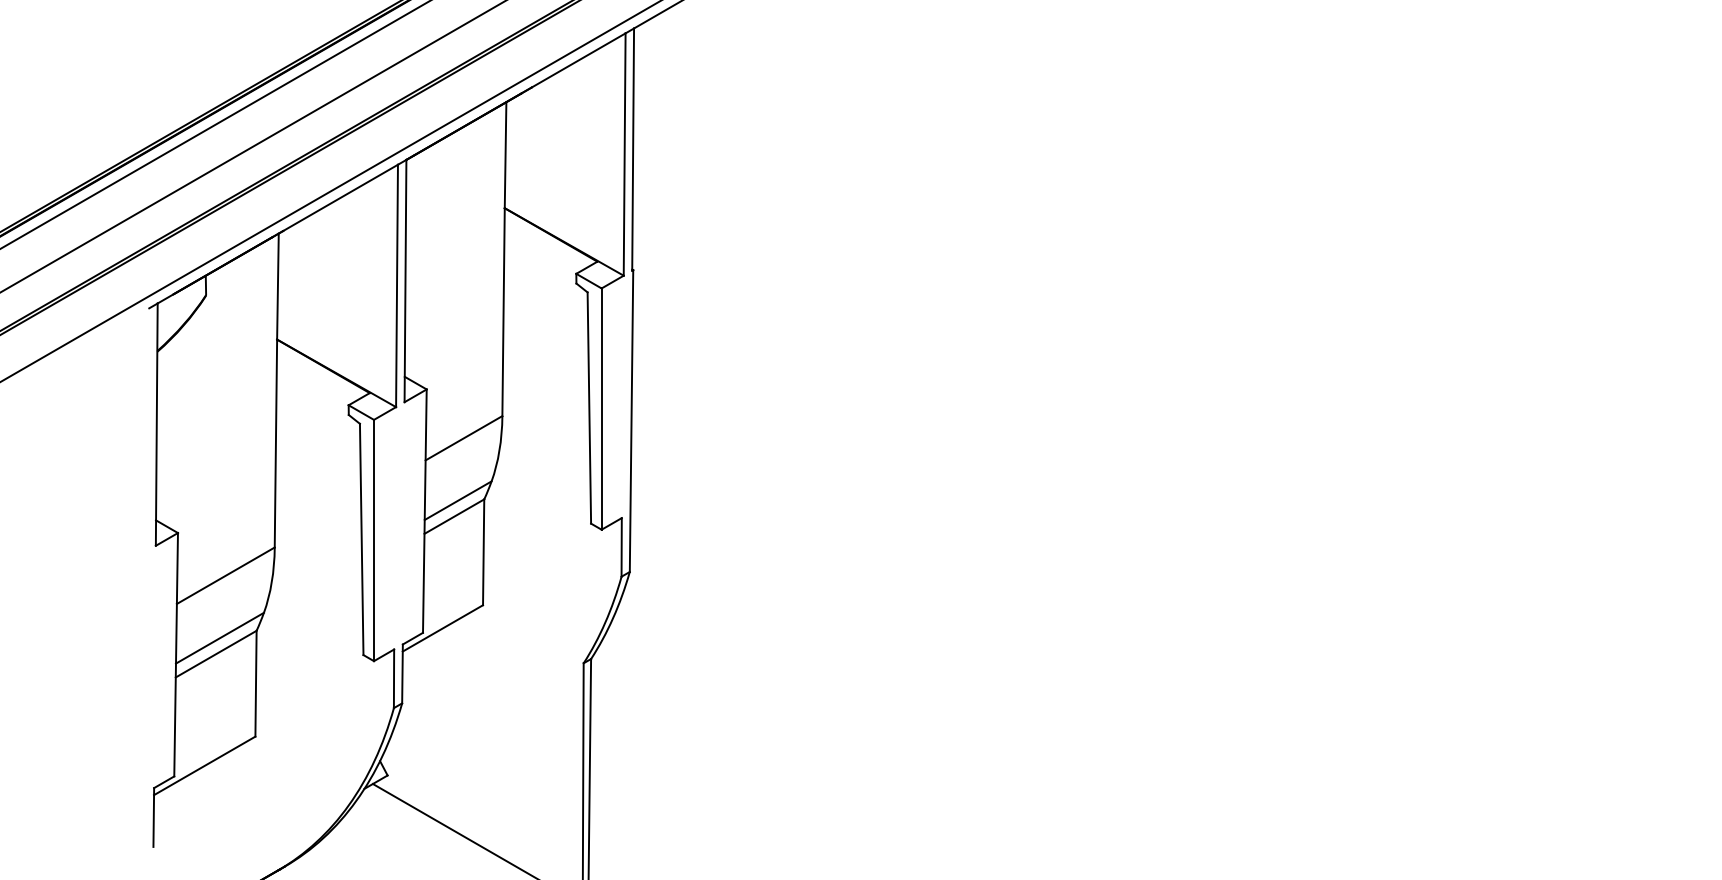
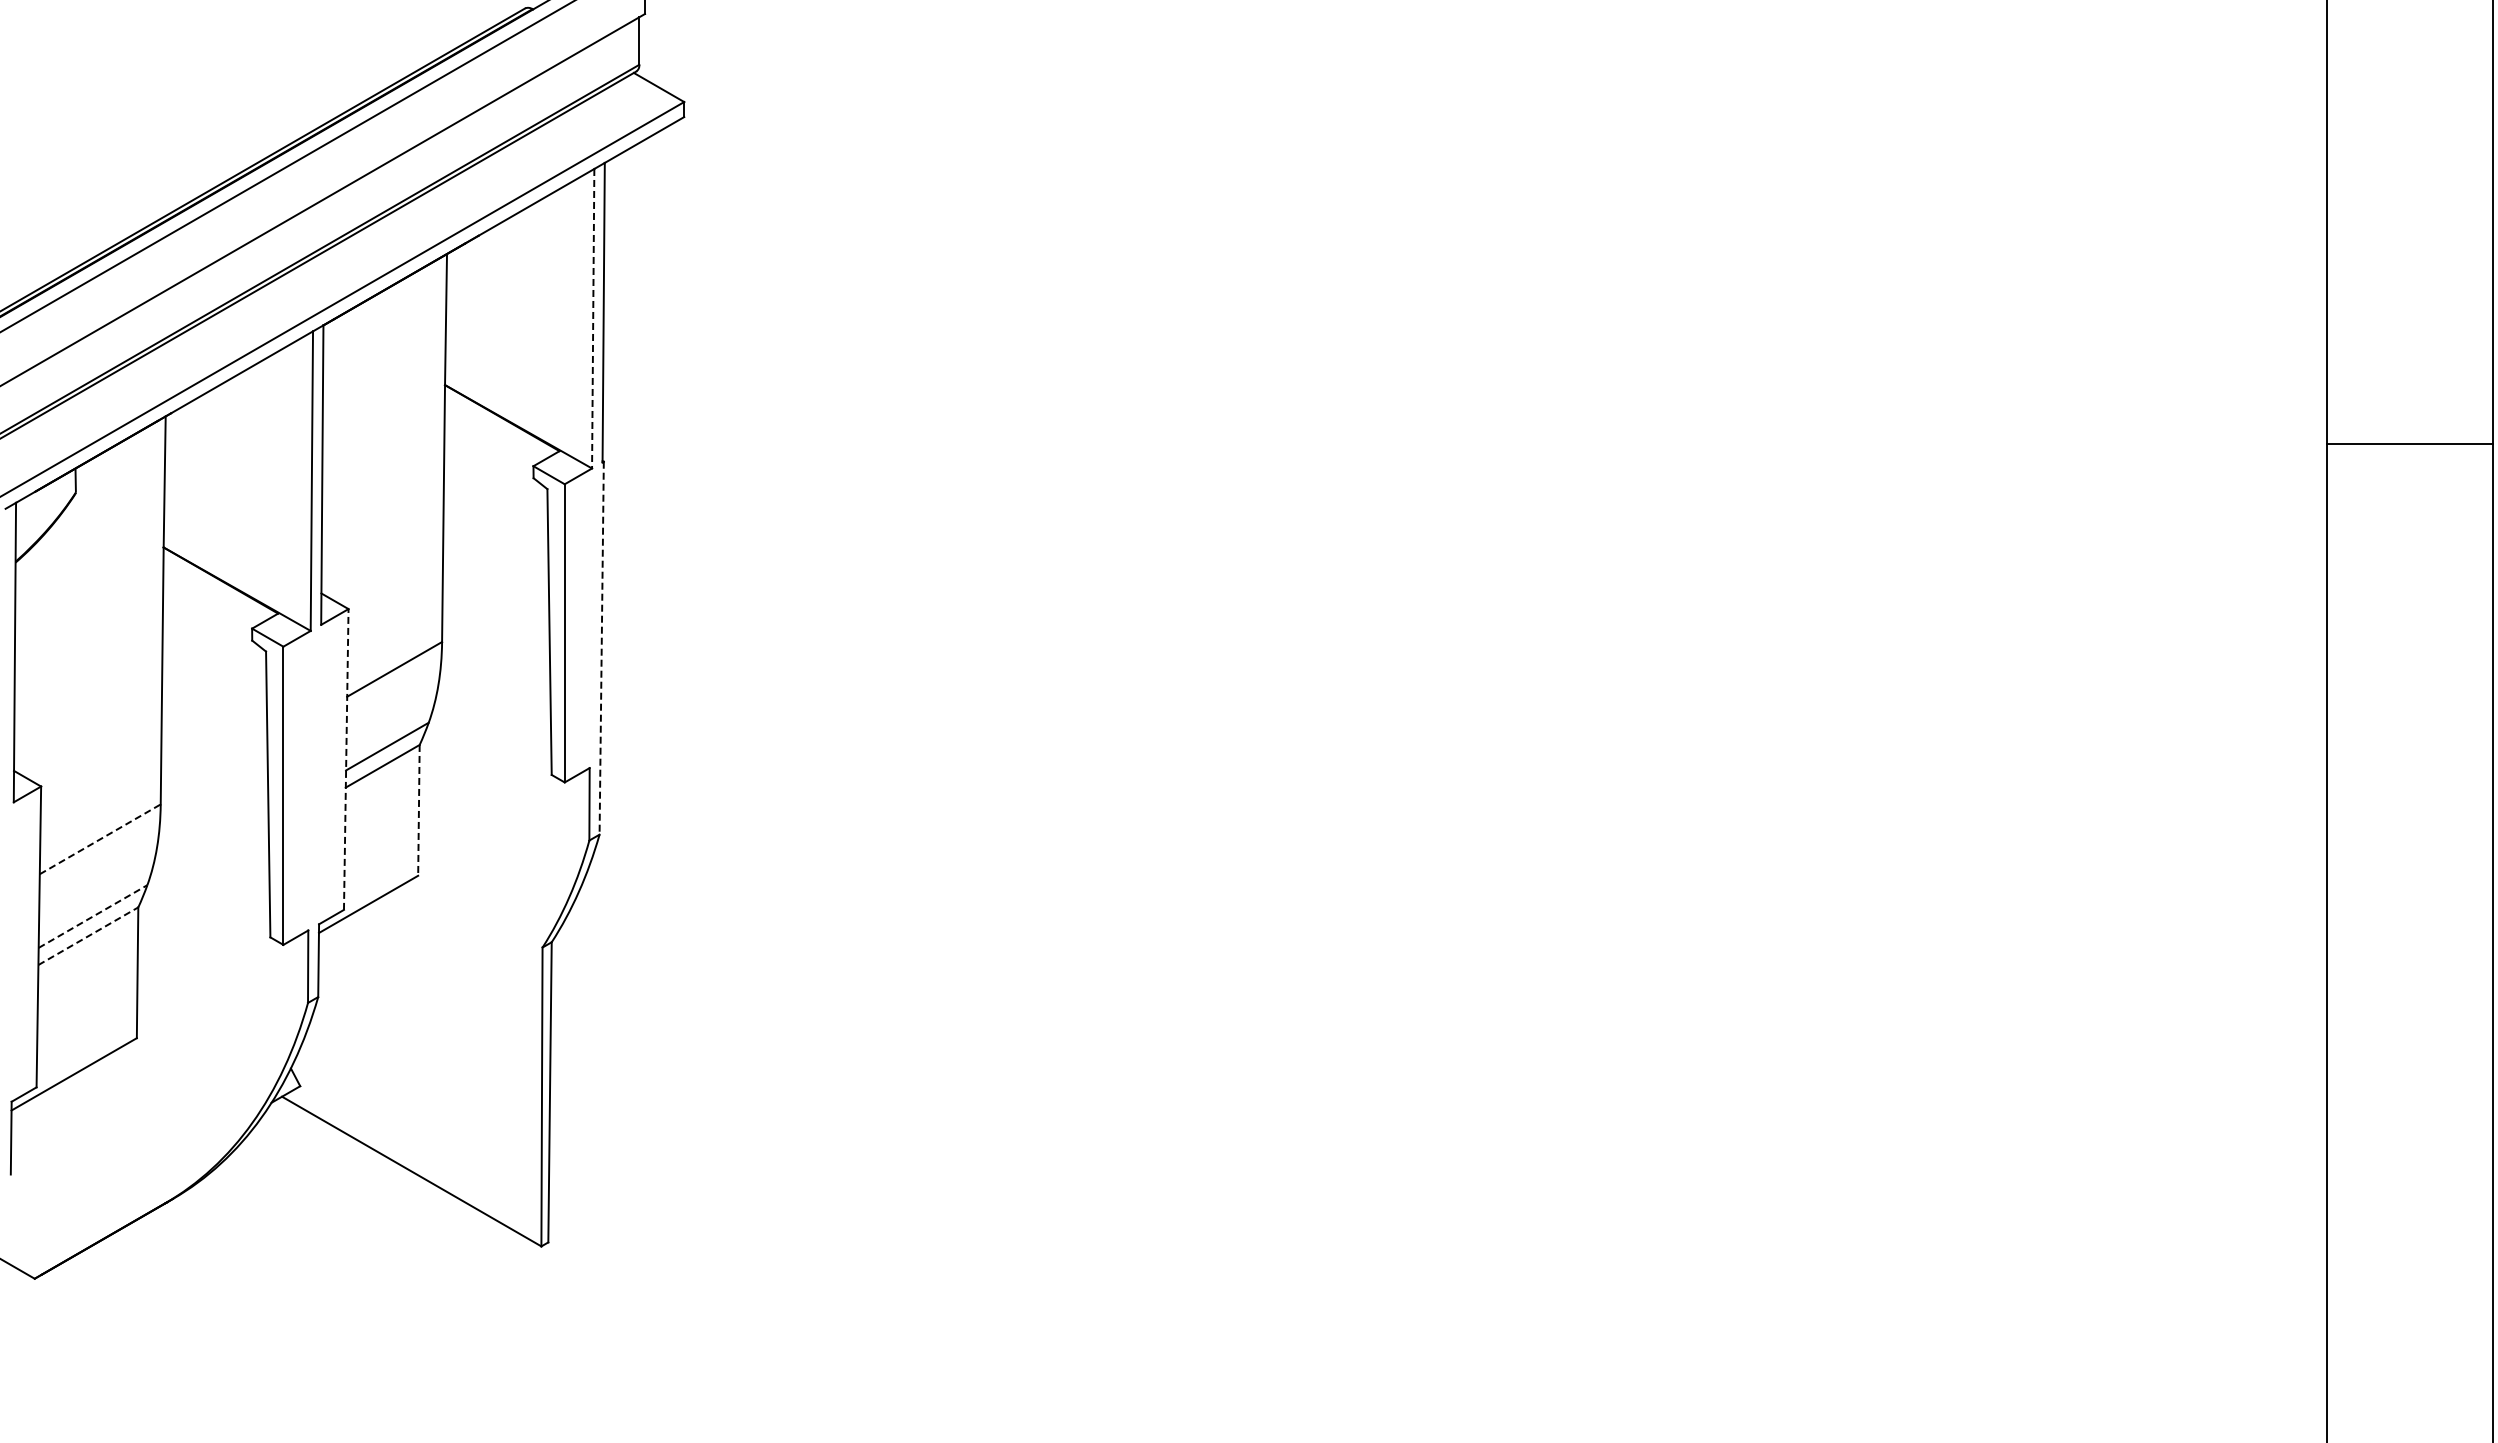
line: (624, 154) -> (593, 318), solid -> dashed
line: (631, 421) -> (601, 648), solid -> dashed
line: (425, 510) -> (346, 758), solid -> dashed
line: (483, 552) -> (418, 810), solid -> dashed
line: (226, 575) -> (100, 839), solid -> dashed
line: (220, 638) -> (93, 916), solid -> dashed
line: (216, 654) -> (88, 936), solid -> dashed

